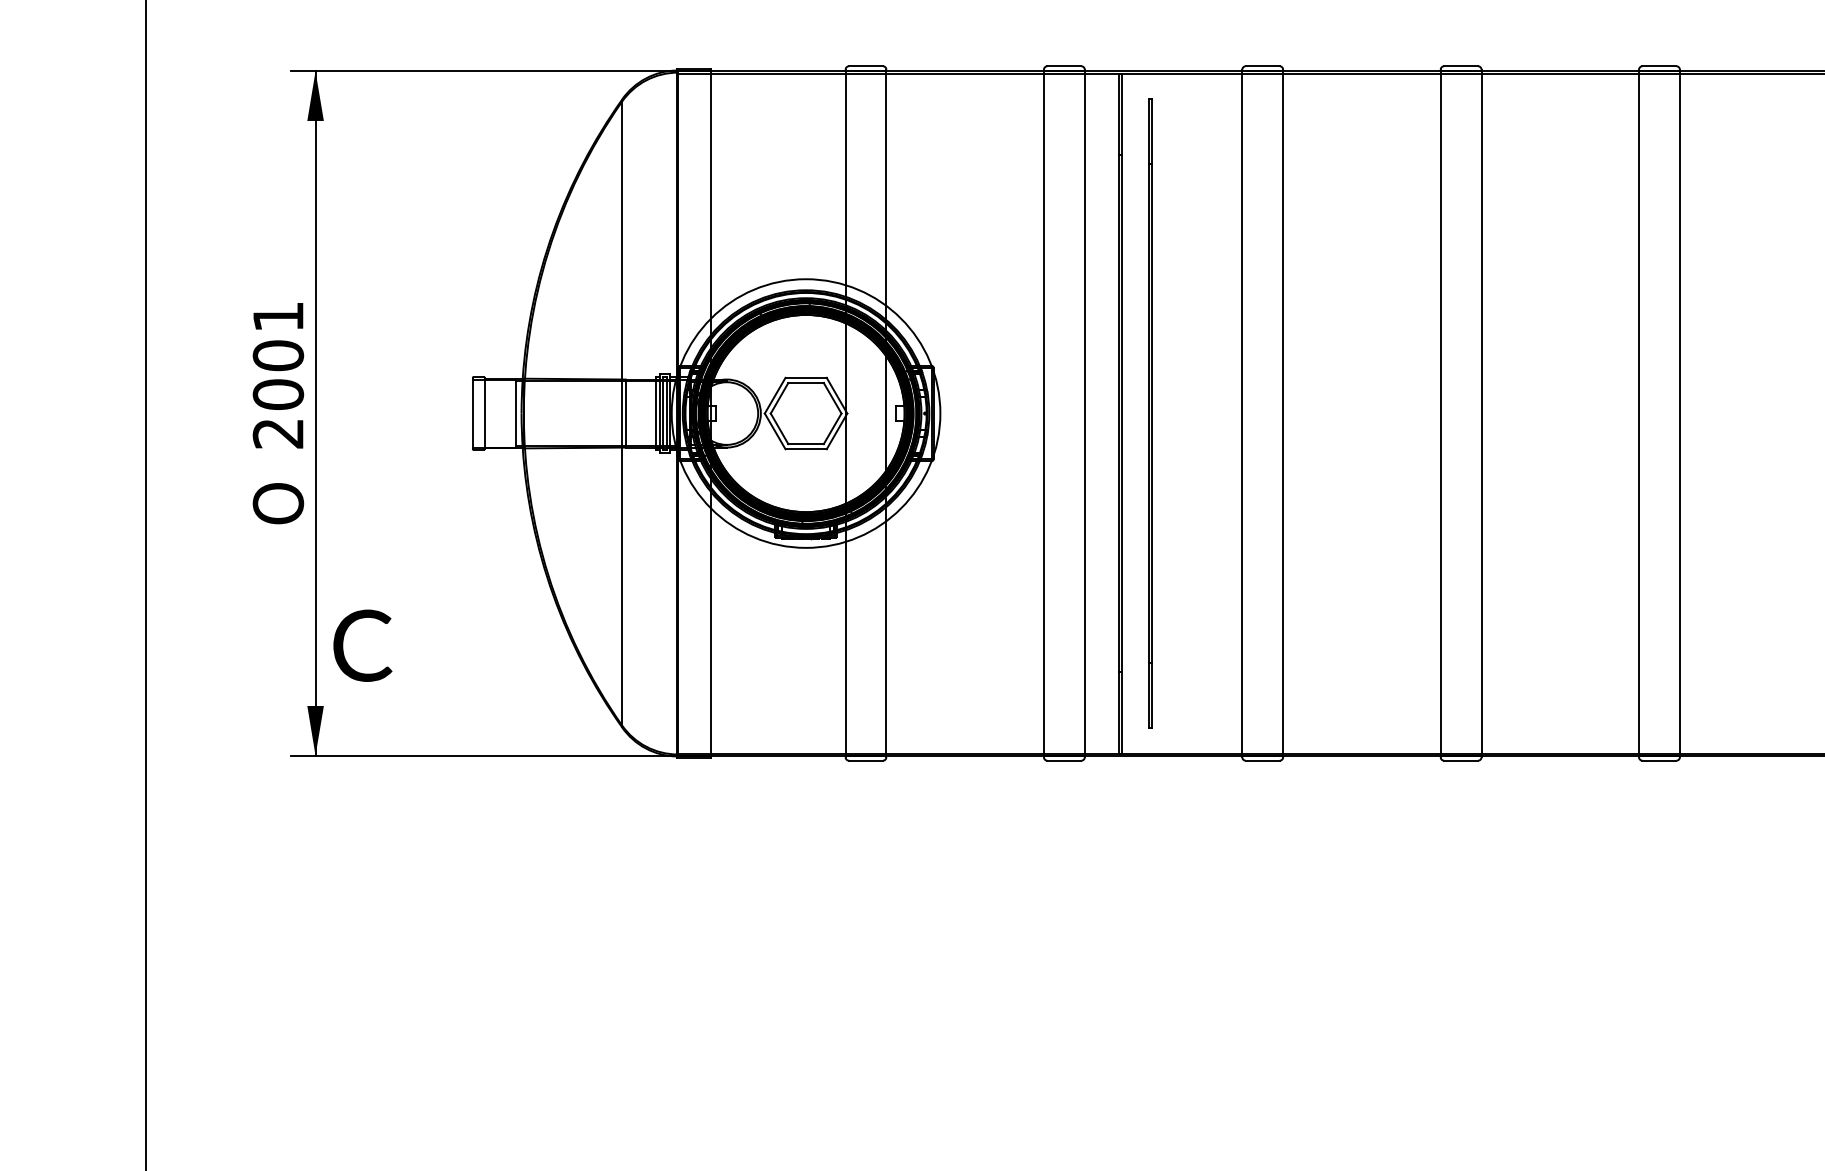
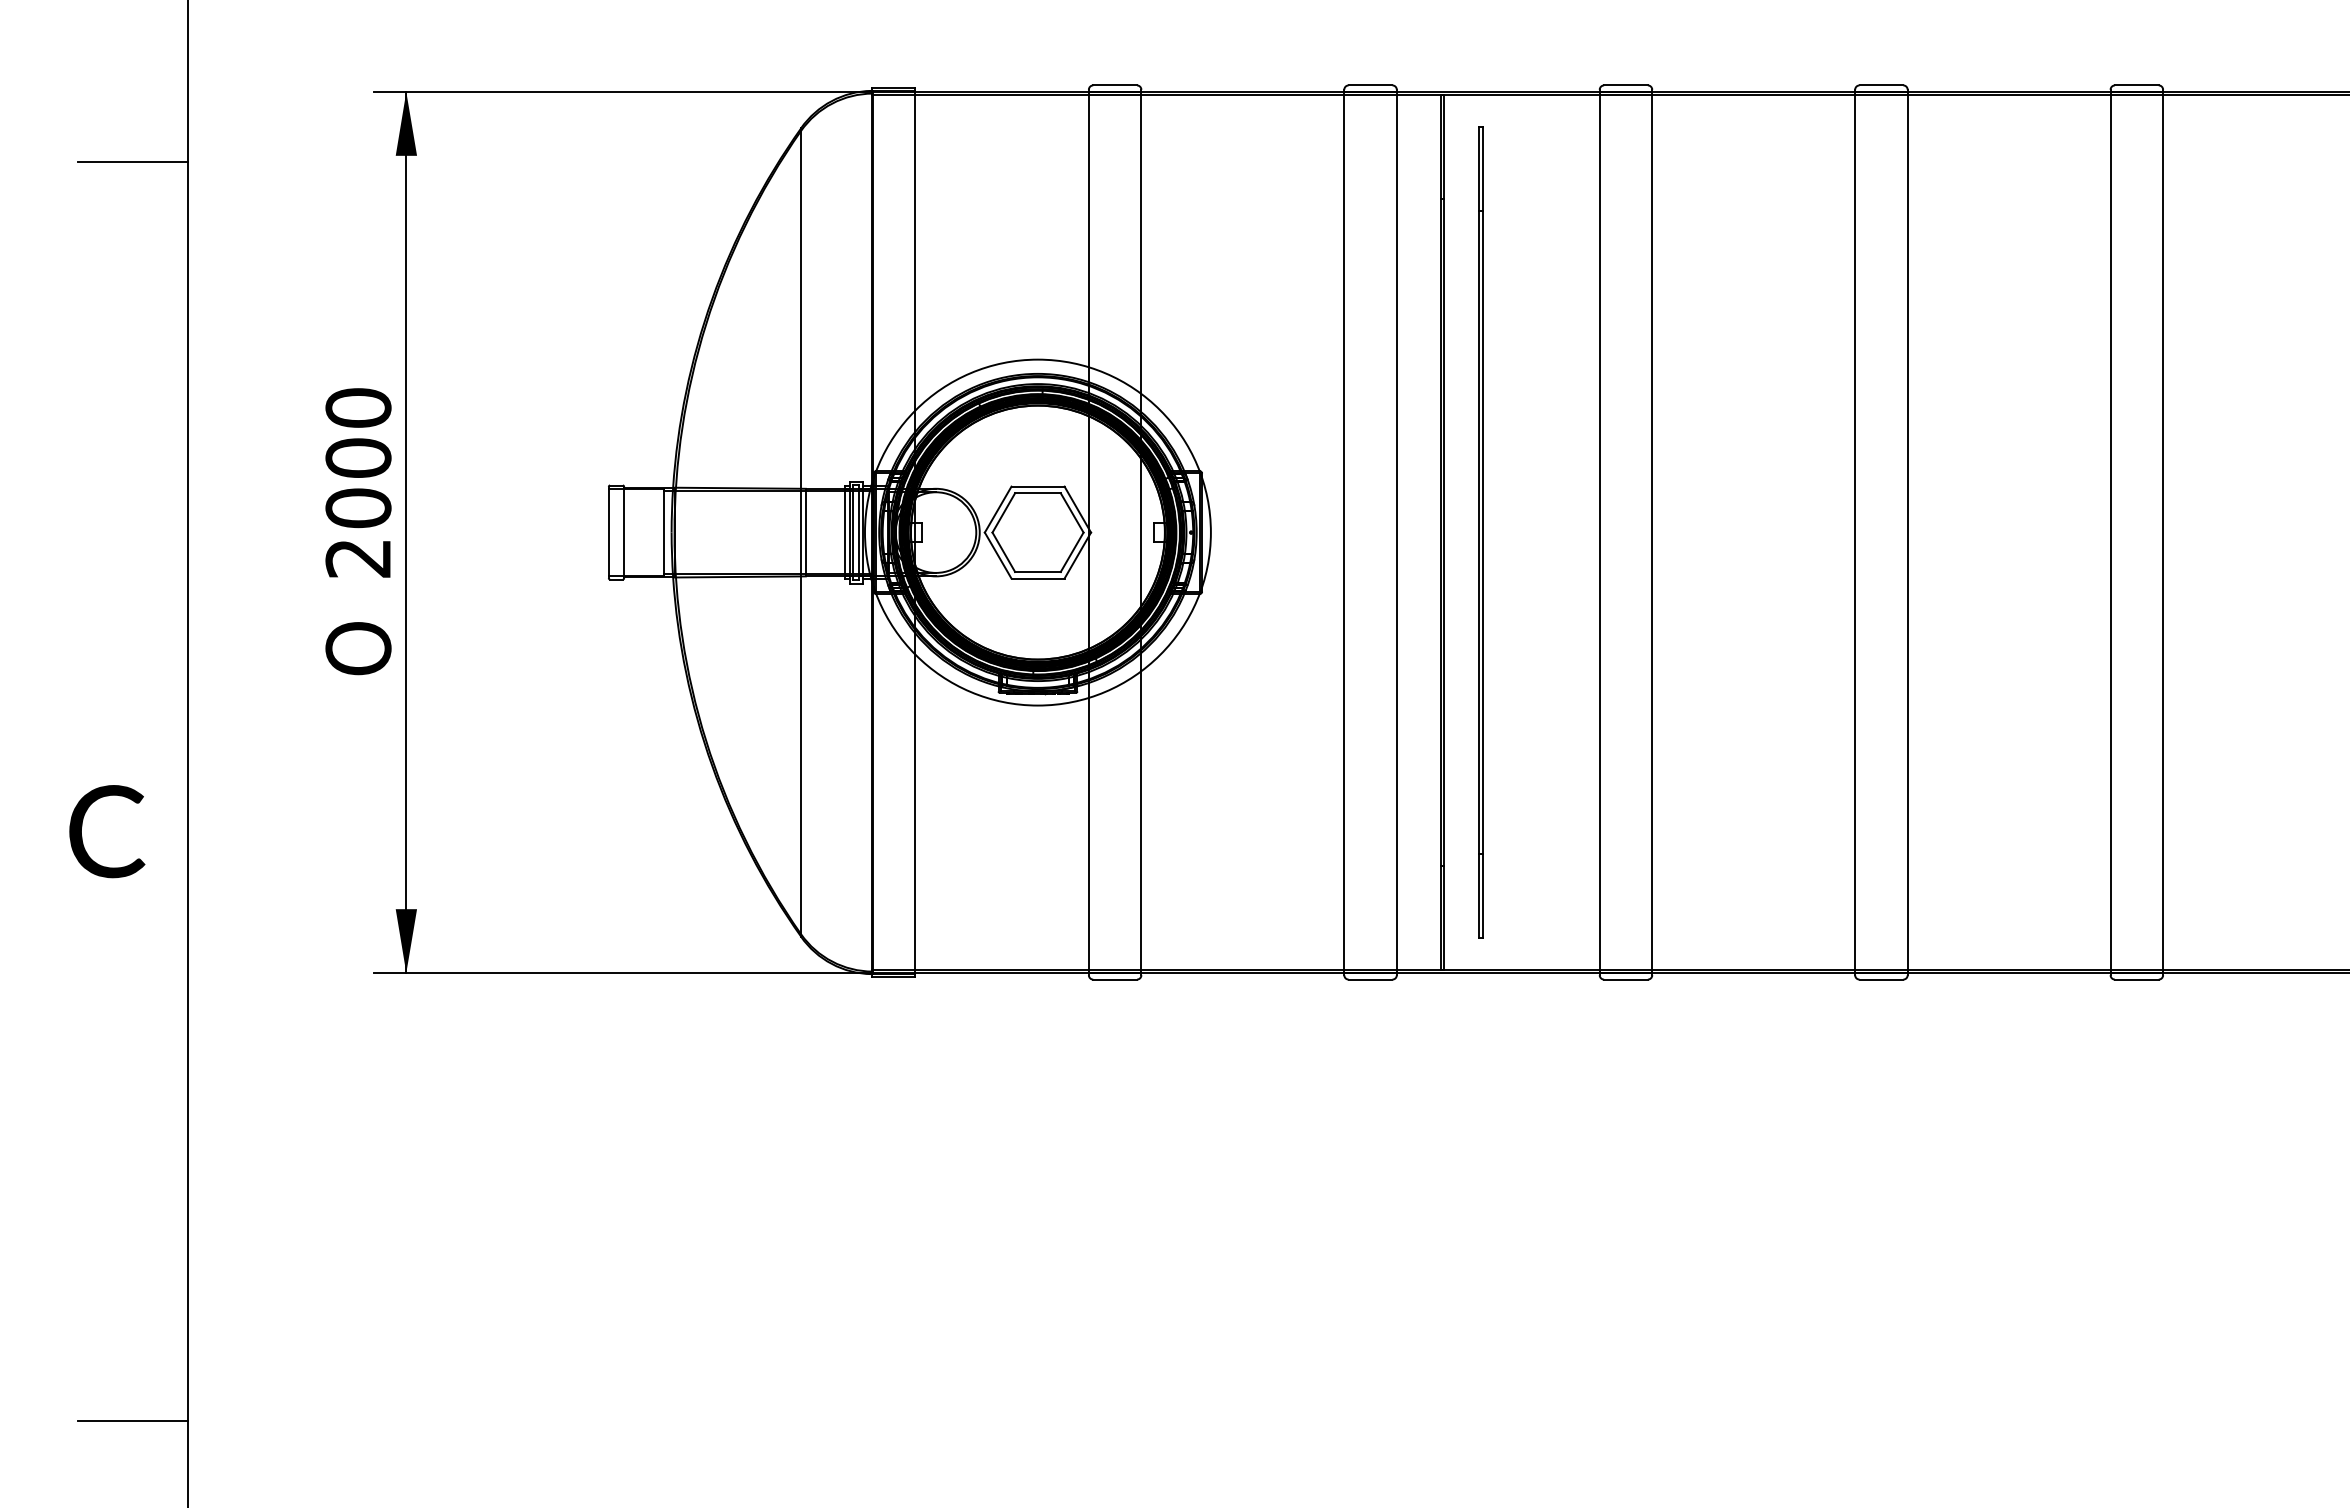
line: (102, 126) -> (132, 162), added
text: (278, 316) -> (358, 407), 2001 -> 2000
text: (363, 645) -> (107, 831), moved
line: (102, 1103) -> (132, 1420), added

